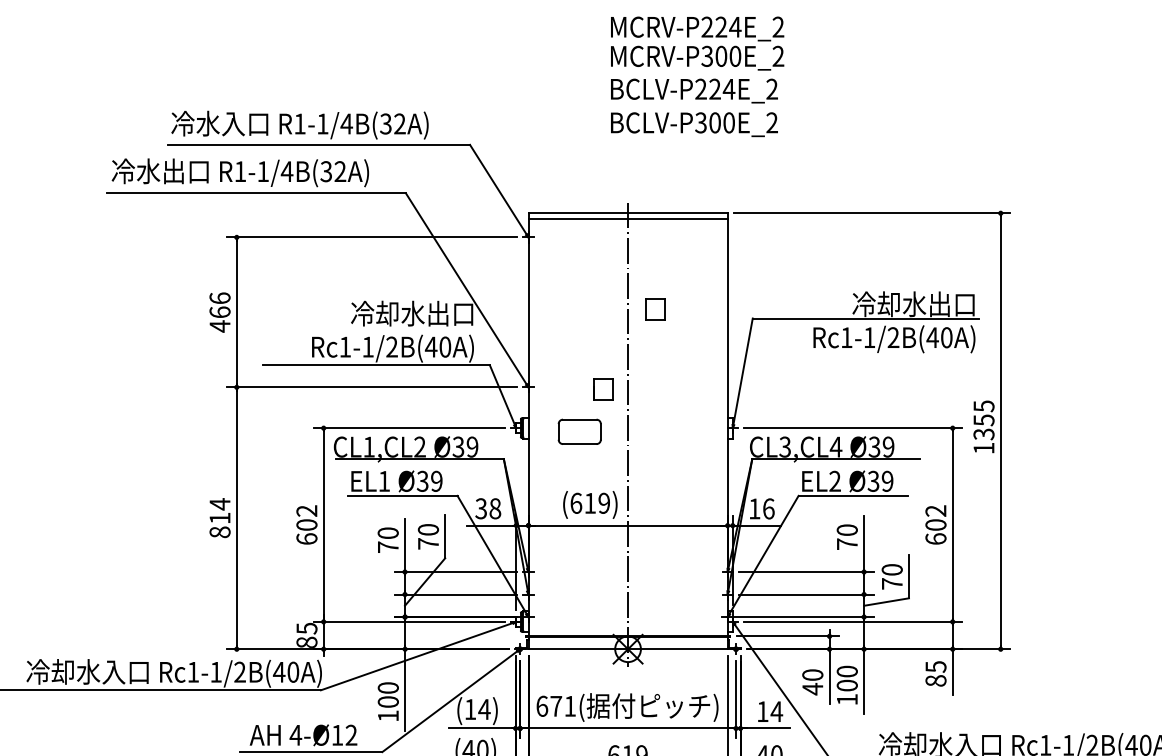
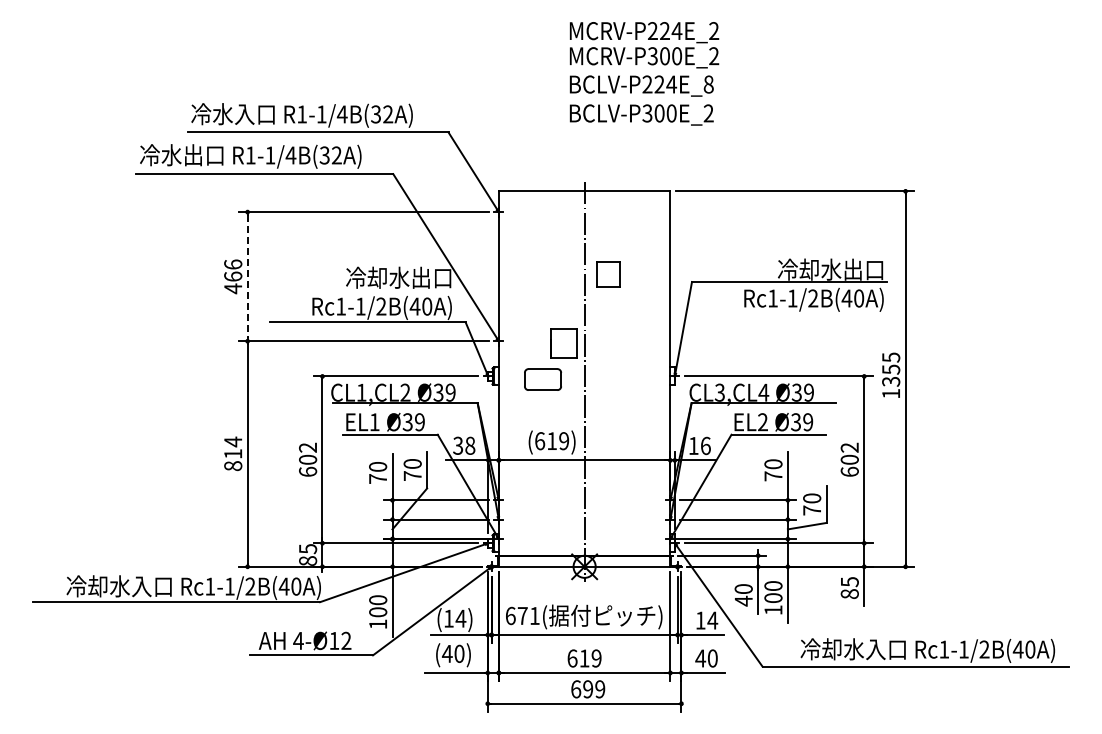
text: (771, 89) -> (708, 84), BCLV-P224E_2 -> BCLV-P224E_8
line: (627, 219) -> (584, 196), removed
part: (655, 308) -> (608, 273), size x1.4
line: (236, 312) -> (247, 276), solid -> dashed
part: (603, 388) -> (563, 342), size x1.6

